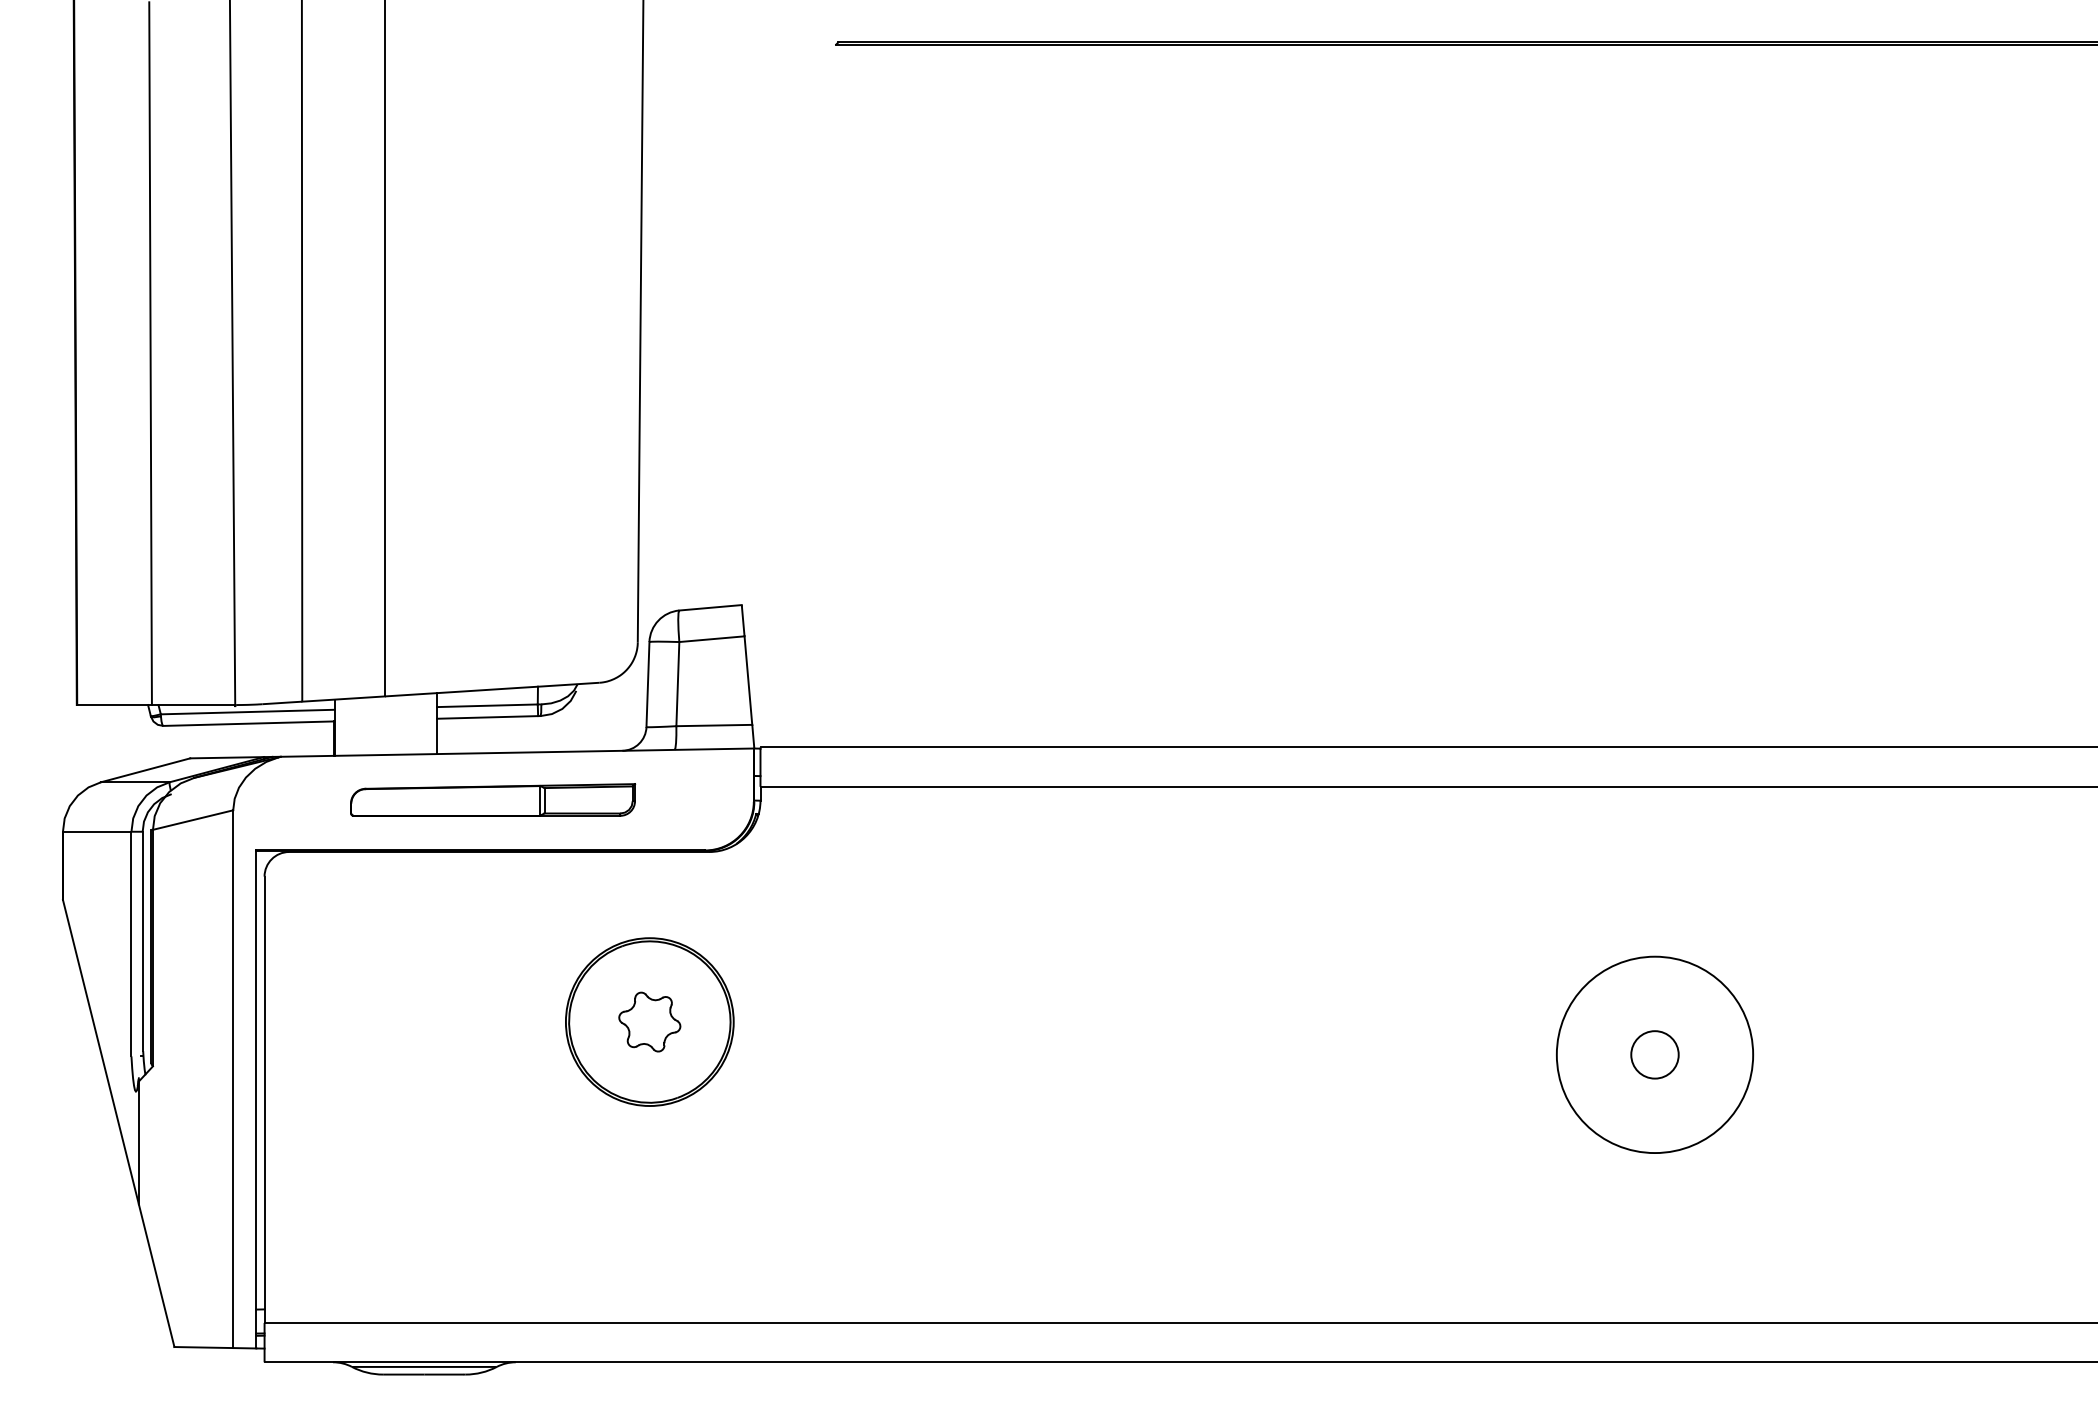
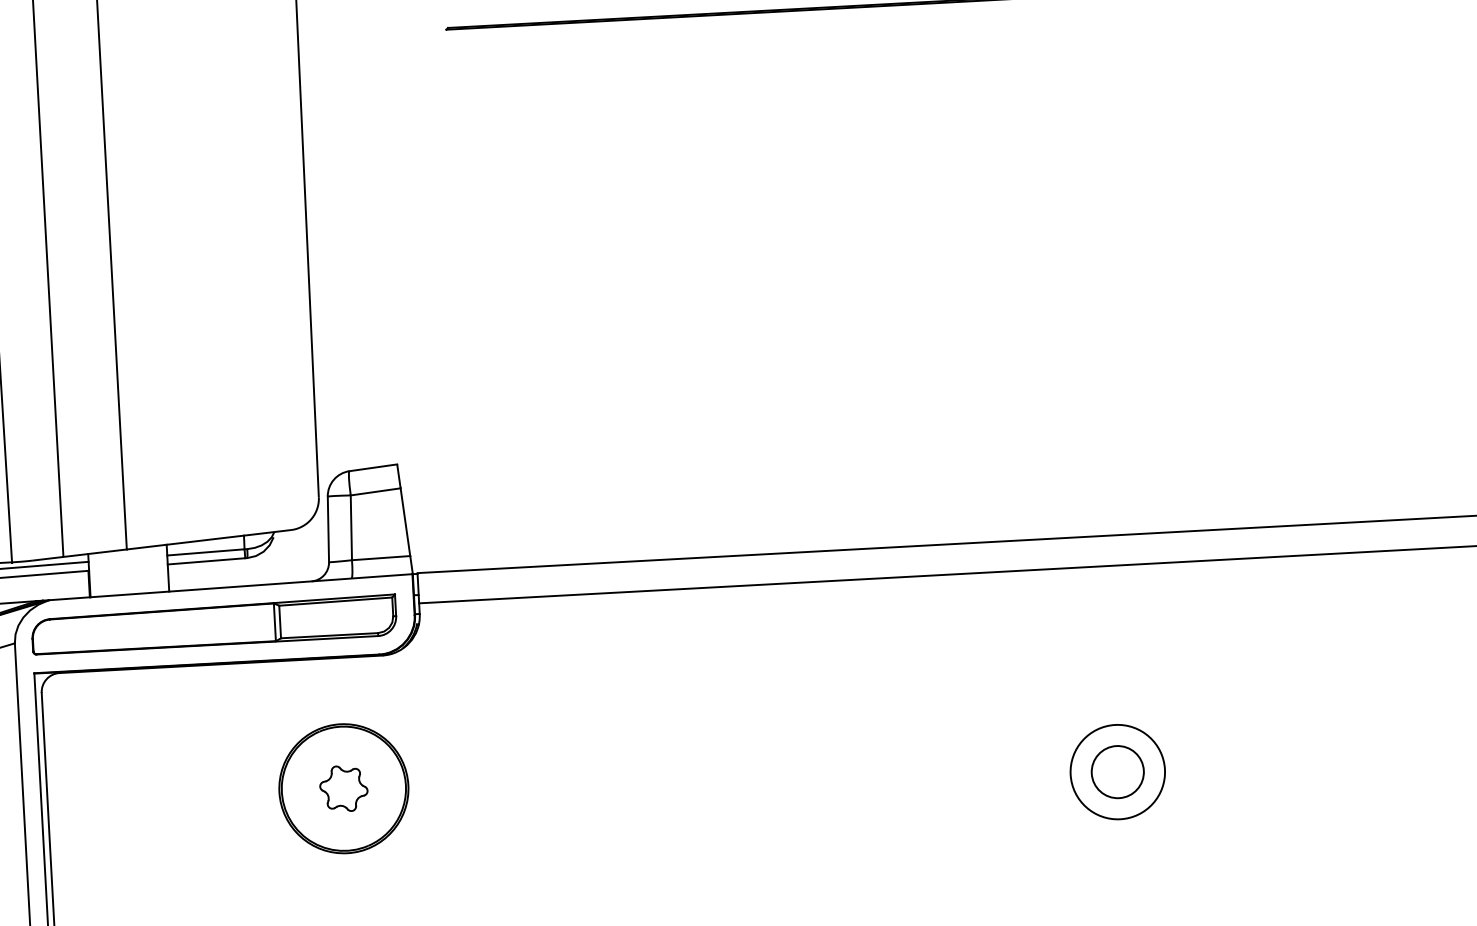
part: (492, 799) -> (213, 624), size x1.67
circle: (1654, 1054) -> (1117, 771), size x0.62
circle: (1654, 1054) -> (1117, 771), size x1.43

